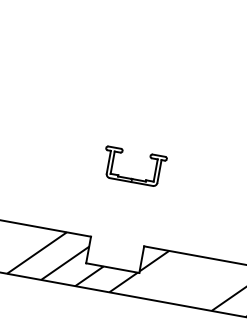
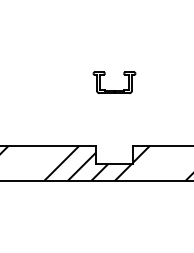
part: (132, 178) -> (114, 90), moved

